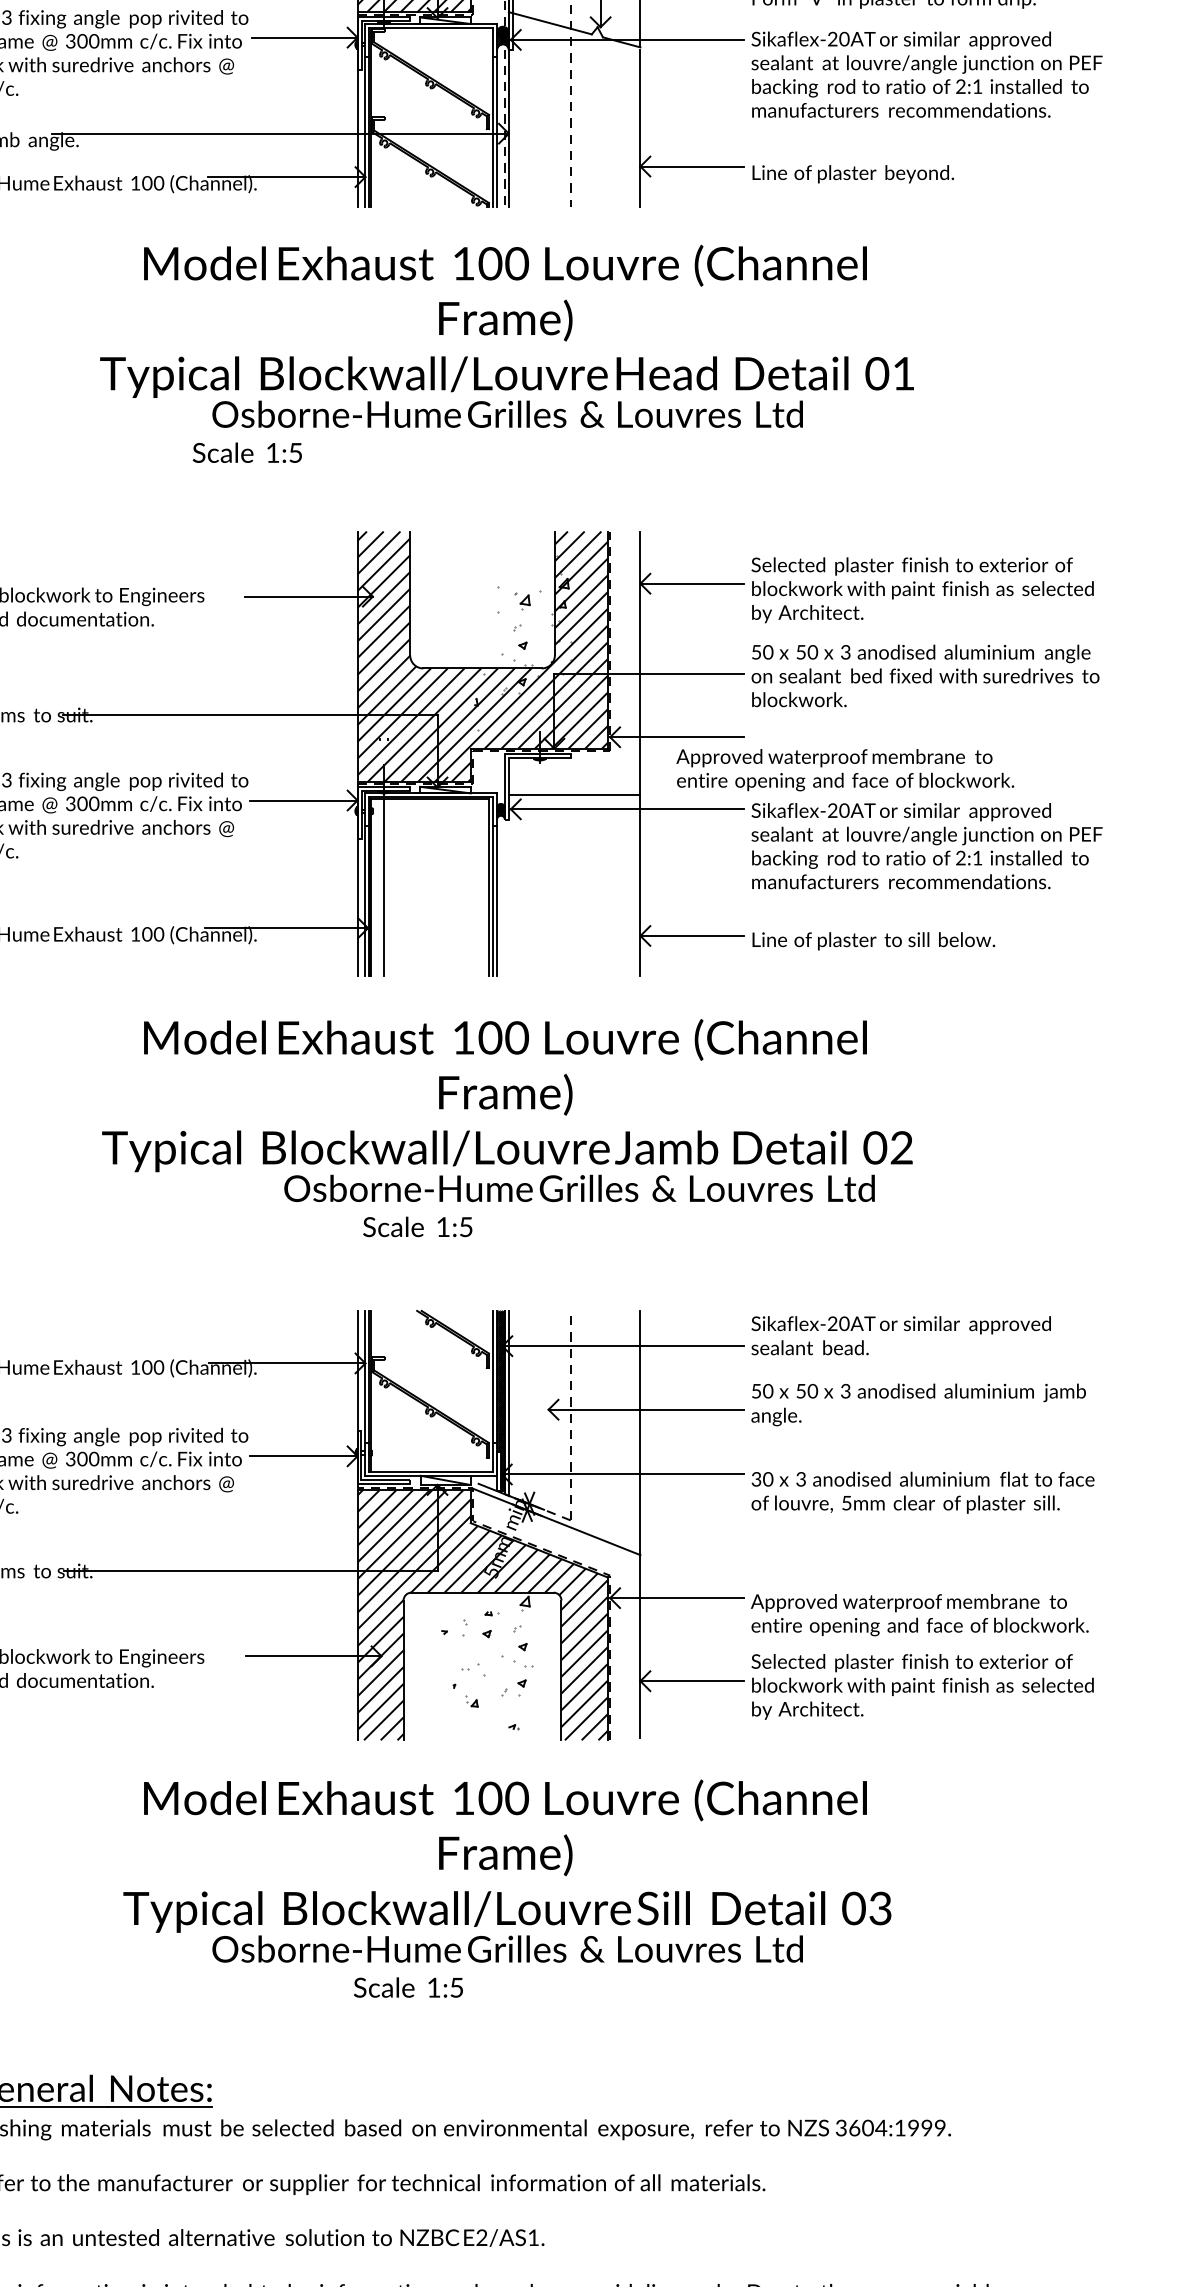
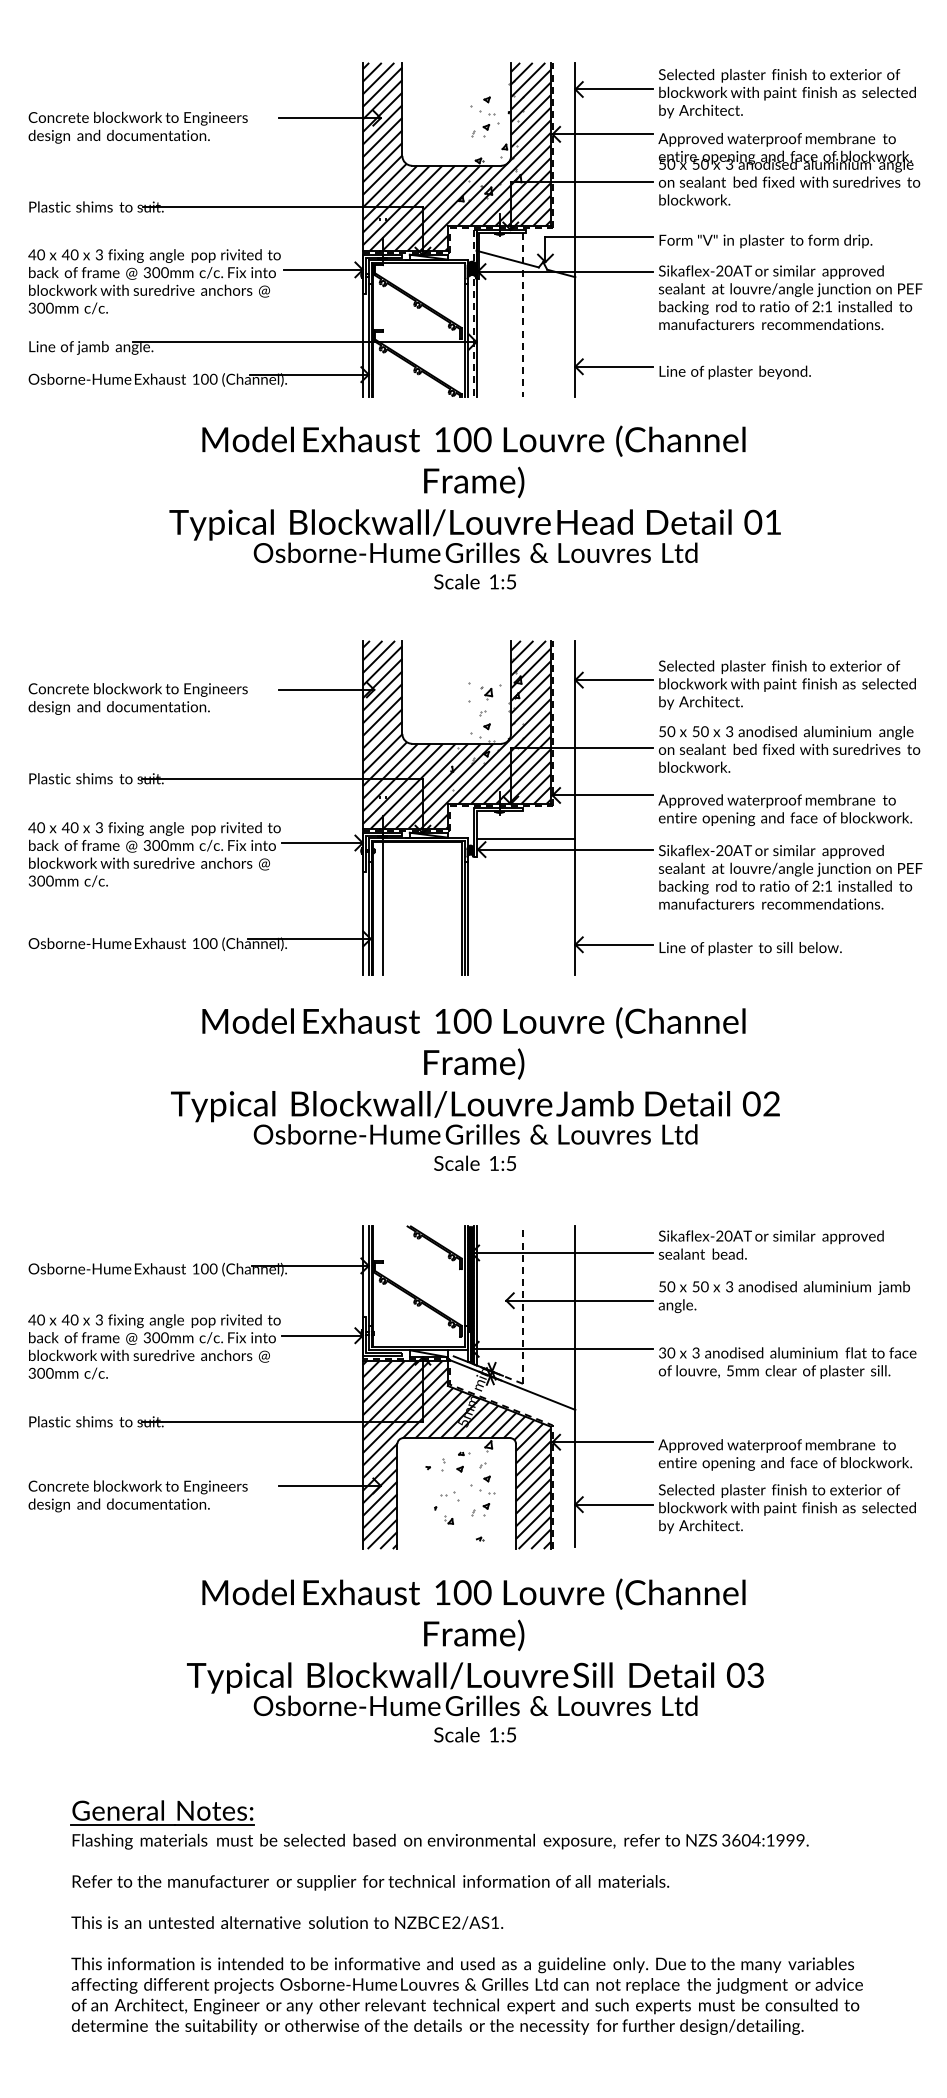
text: (246, 452) -> (474, 581), moved
text: (845, 770) -> (785, 810), moved
text: (579, 1188) -> (475, 1134), moved
text: (417, 1225) -> (474, 1162), moved
text: (407, 1987) -> (474, 1734), moved

